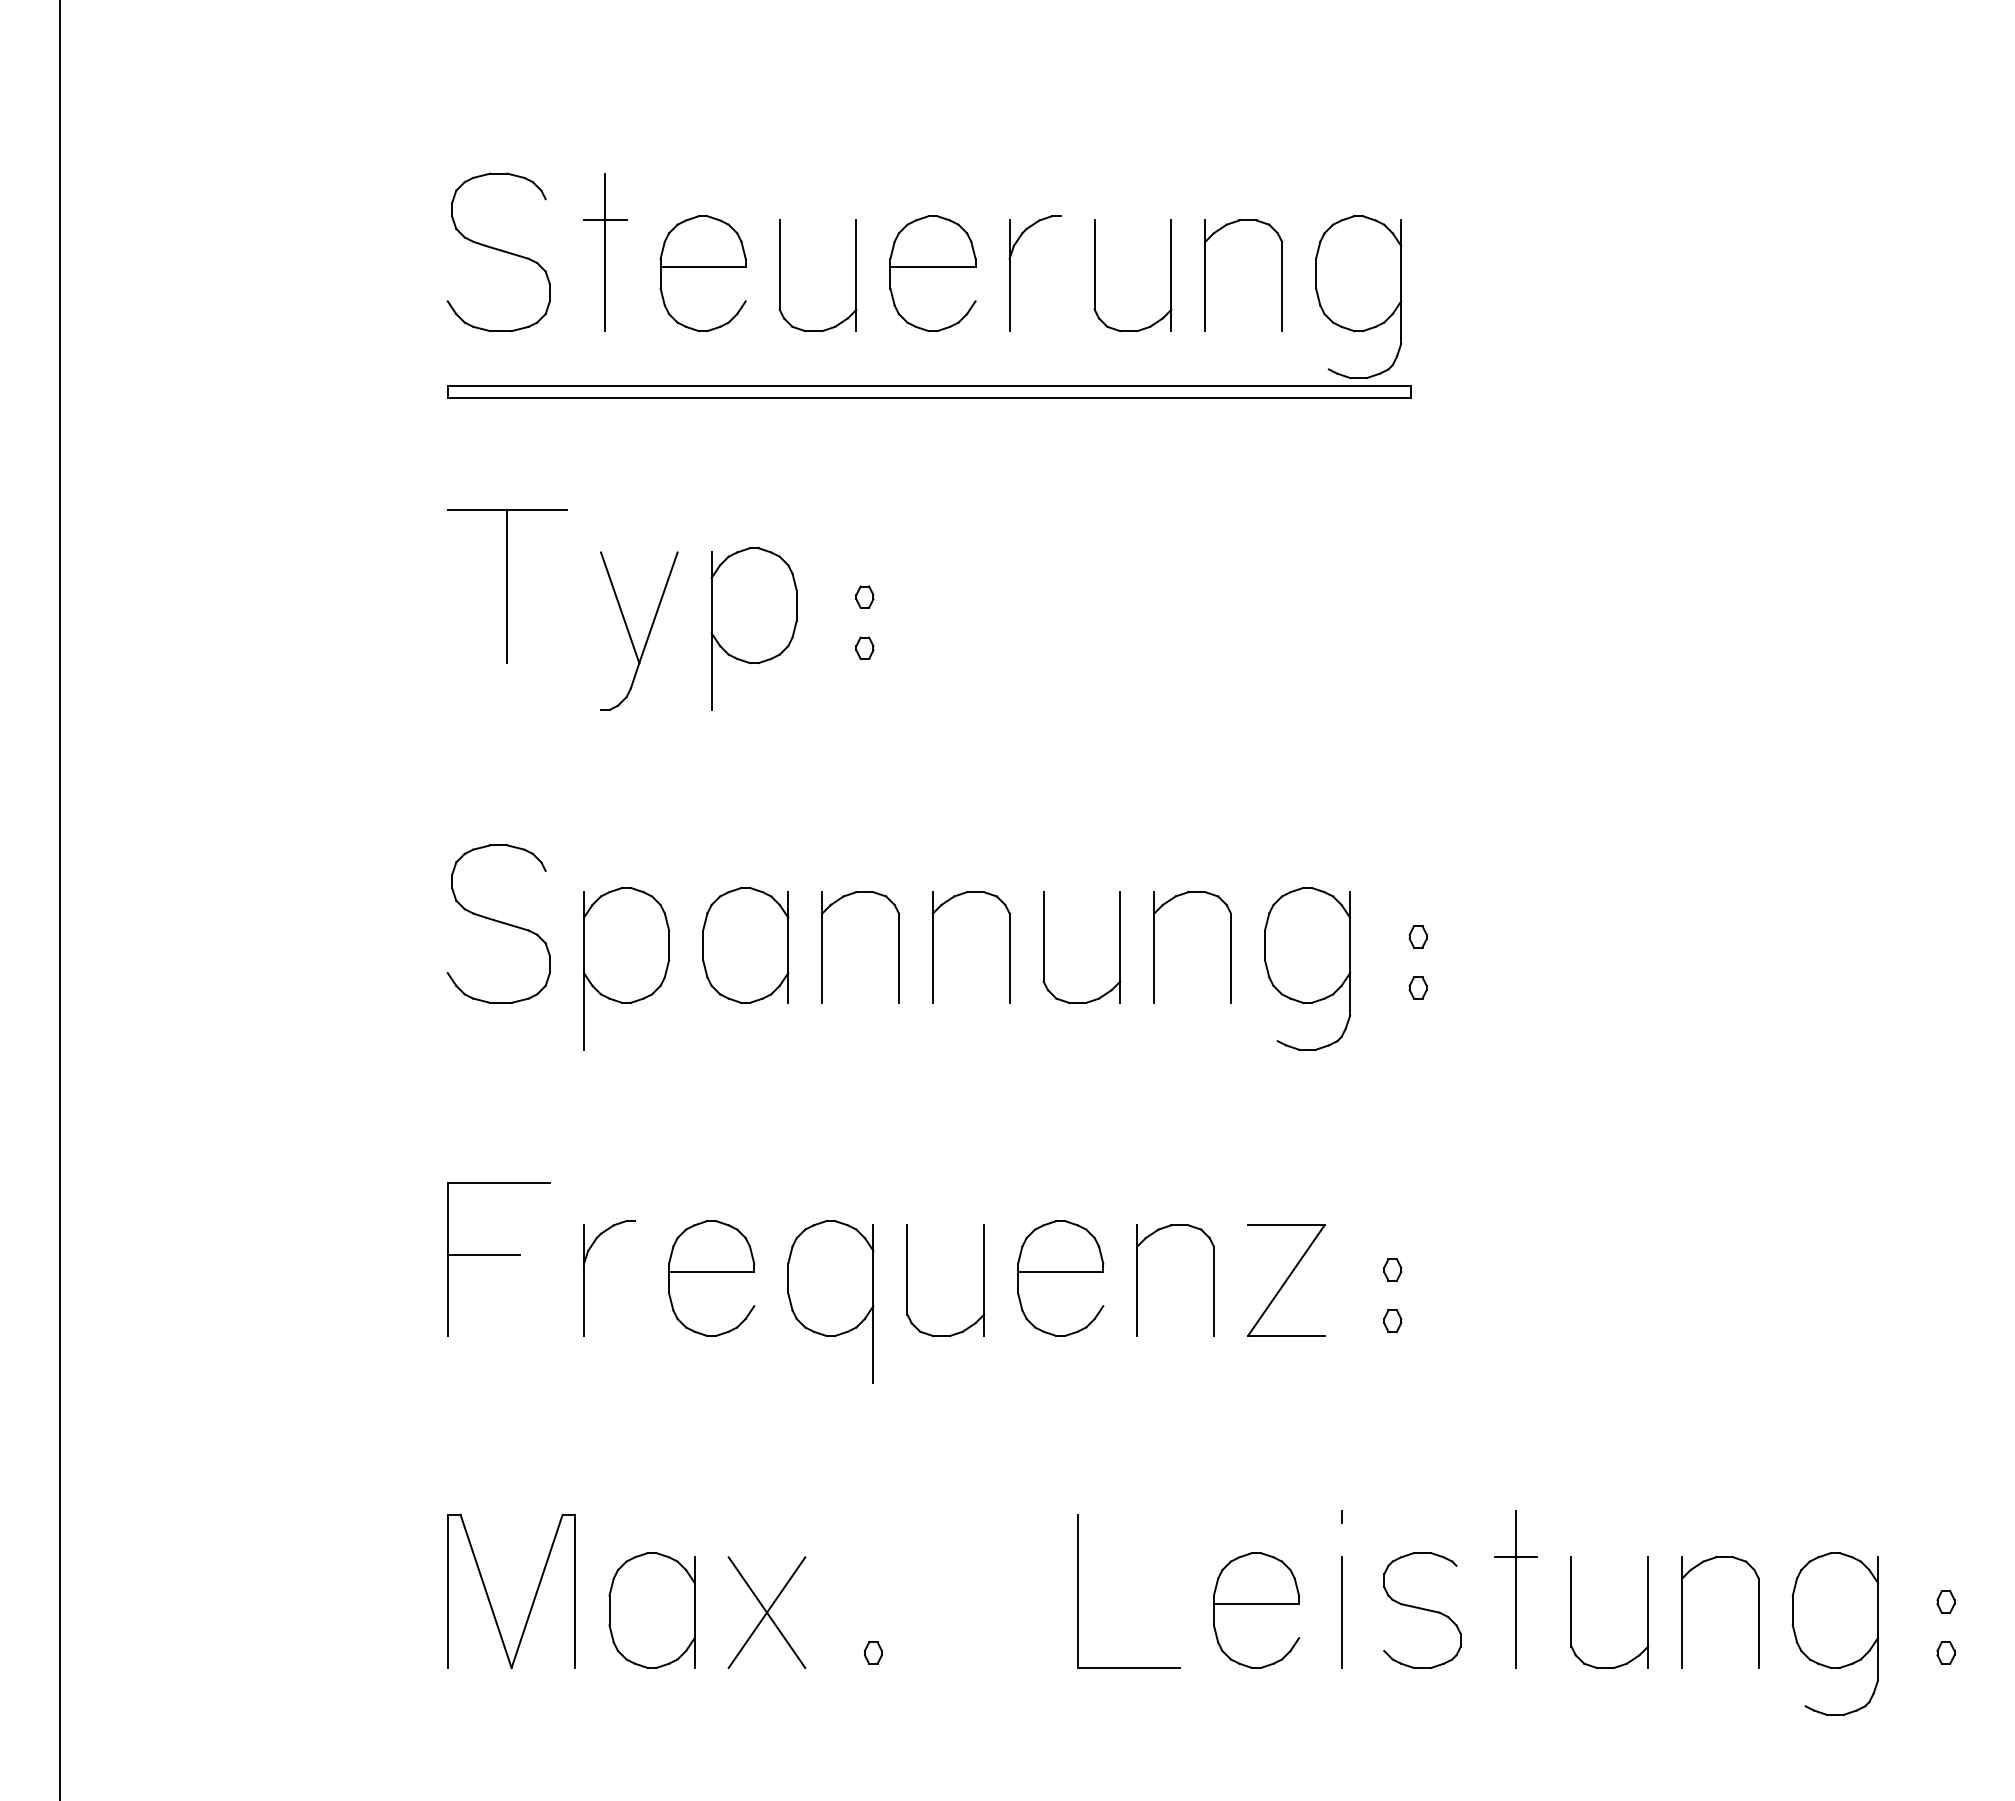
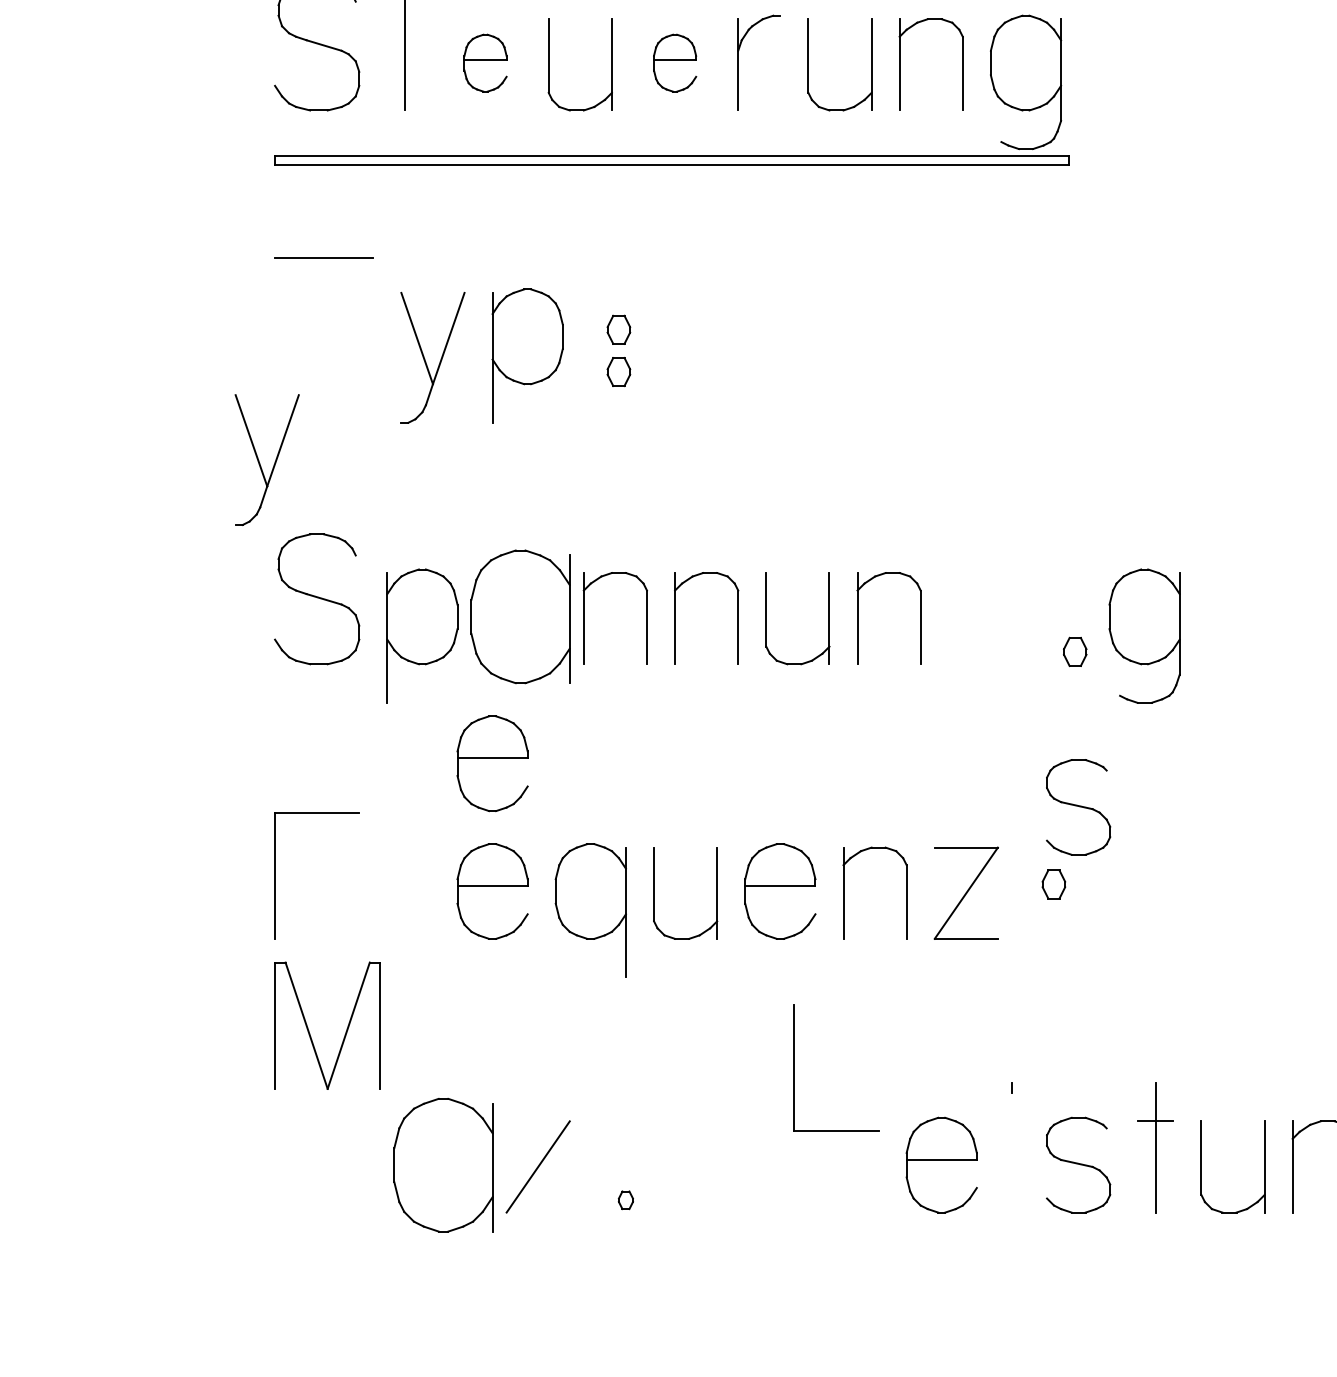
line: (604, 220) -> (404, 19), removed
part: (702, 273) -> (485, 62), size x0.6
part: (932, 273) -> (674, 62), size x0.6
line: (507, 586) -> (324, 320), removed
part: (864, 596) -> (618, 329), size x1.6
part: (864, 647) -> (618, 371), size x1.6
part: (446, 759) -> (274, 463), added
part: (1417, 936) -> (1074, 609), removed
part: (745, 945) -> (520, 616), size x1.4
part: (1307, 968) -> (1144, 635), moved
part: (1417, 987) -> (1074, 651), size x1.6
part: (711, 1123) -> (492, 763), added
part: (1422, 1176) -> (1078, 807), added
line: (483, 1255) -> (304, 872), removed
part: (1392, 1269) -> (1053, 884), size x1.6
part: (584, 1278) -> (387, 891), removed
part: (1392, 1320) -> (1053, 926), removed
part: (1078, 1591) -> (795, 1067), moved
part: (489, 1597) -> (309, 1030), moved
part: (651, 1610) -> (443, 1165), size x1.4
line: (766, 1612) -> (537, 1166), removed
line: (1341, 1612) -> (1011, 1166), removed

